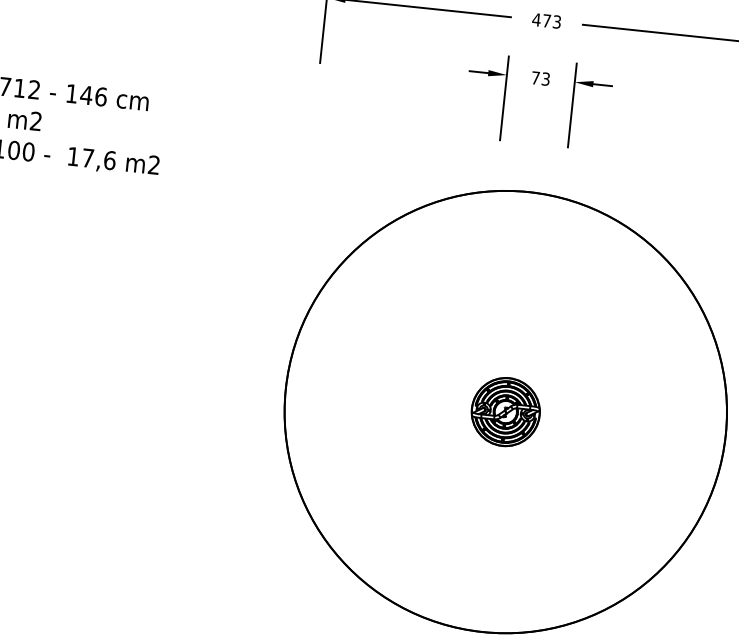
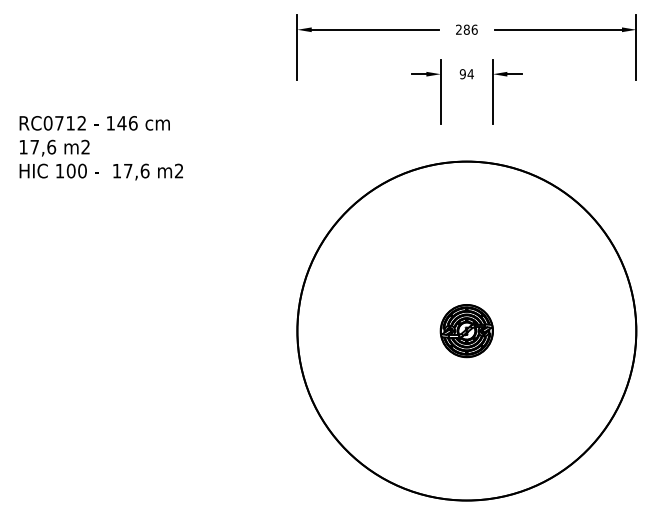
text: (546, 20) -> (466, 29), 473 -> 286
text: (540, 78) -> (466, 74), 73 -> 94

